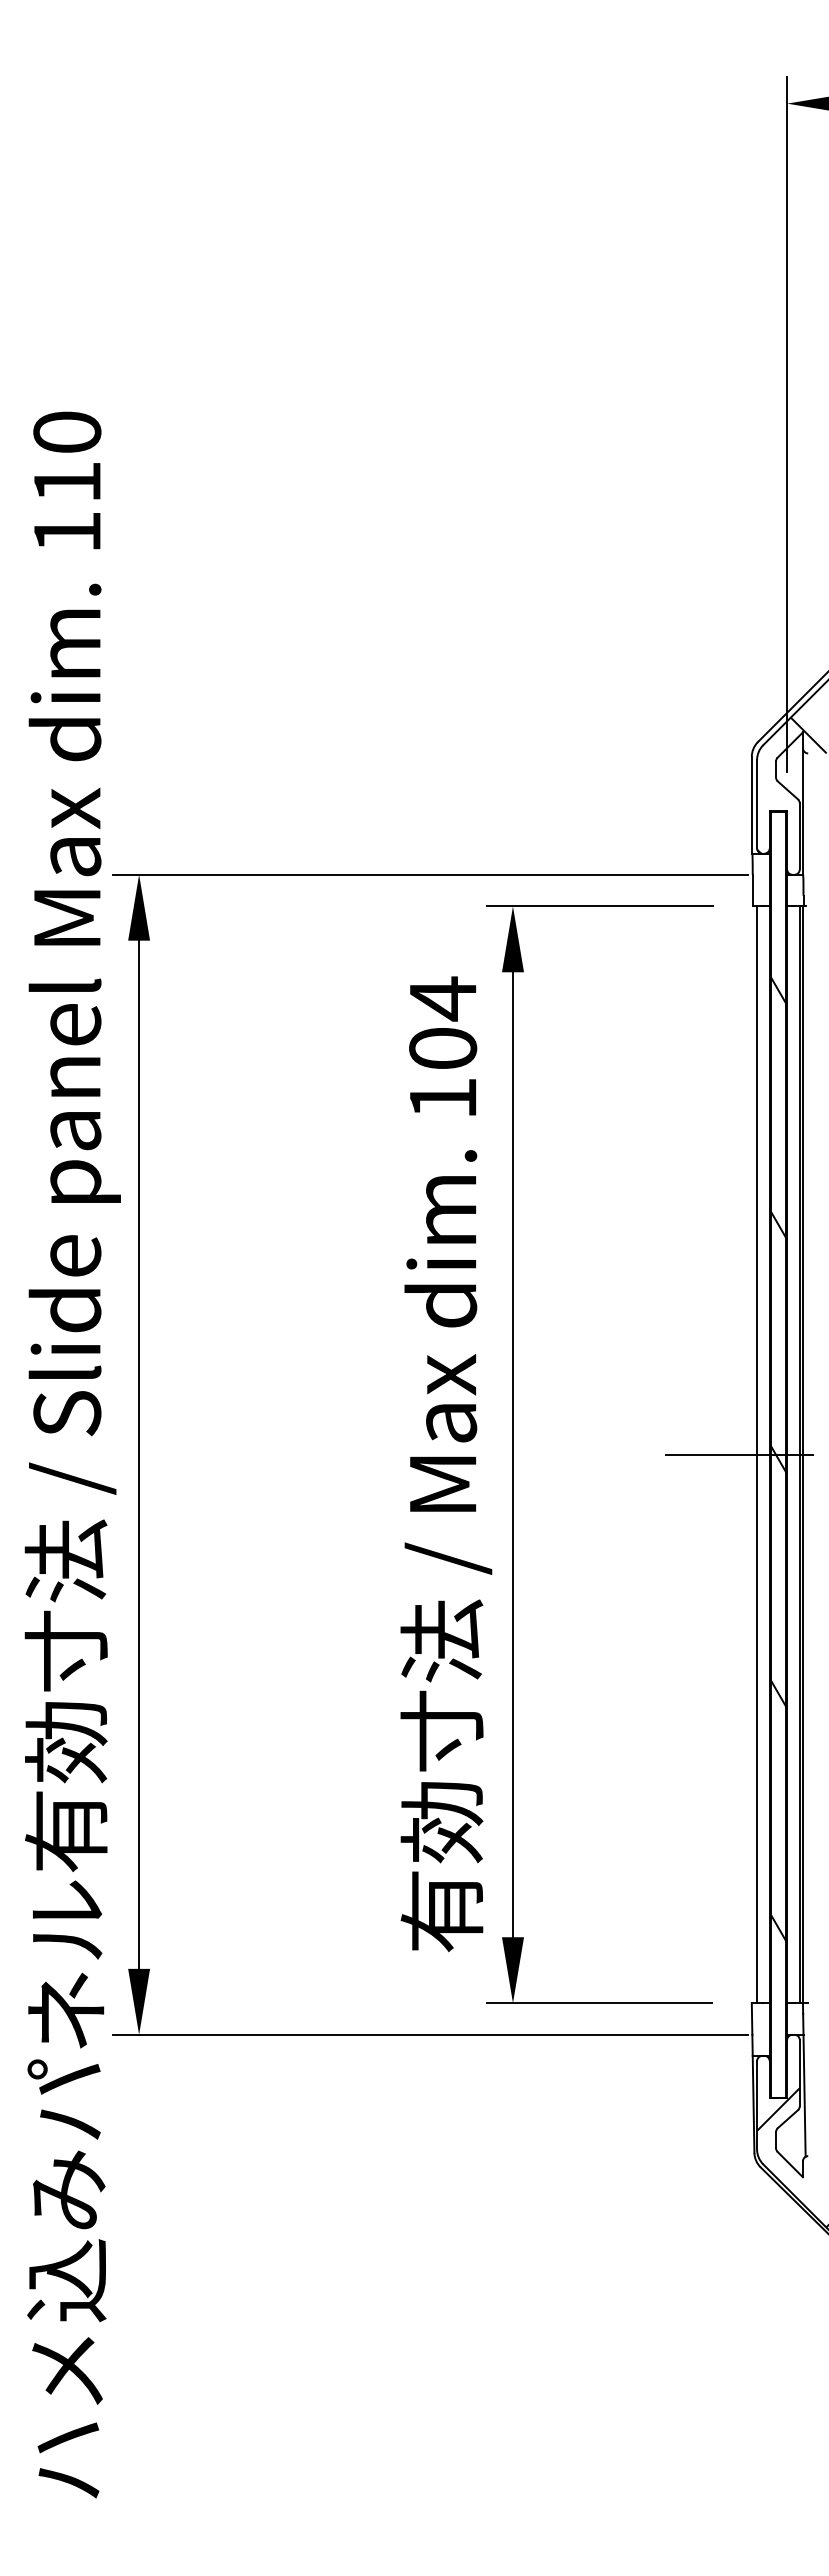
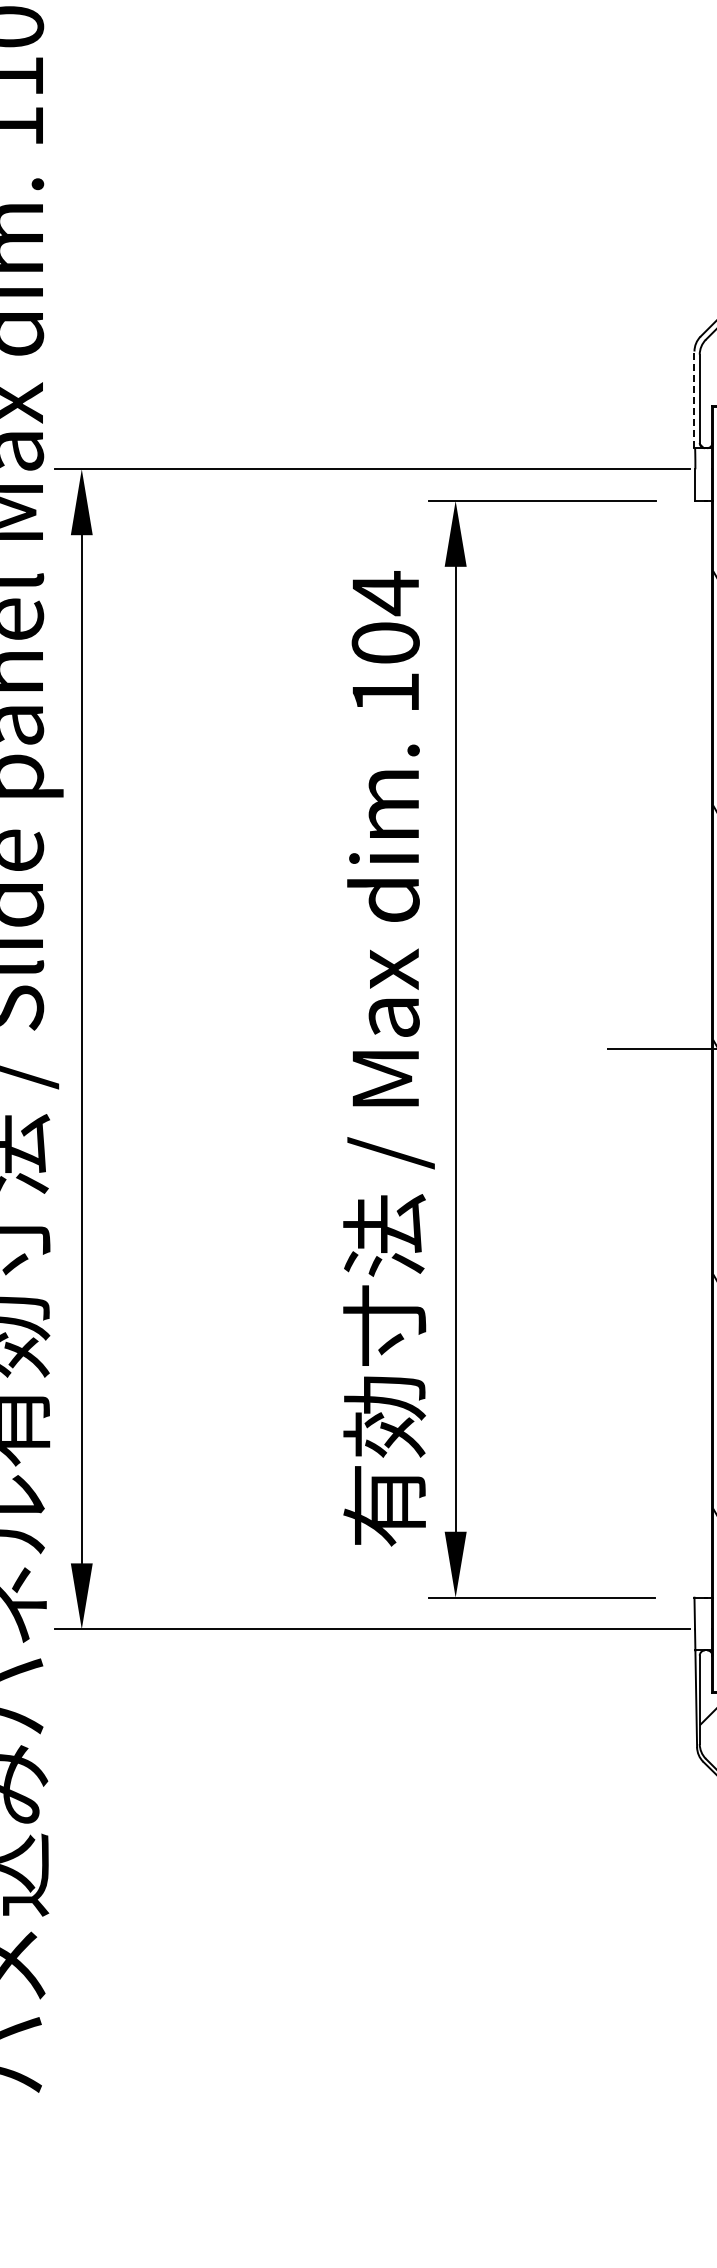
line: (751, 804) -> (694, 399), solid -> dashed
line: (757, 1454) -> (700, 1049), removed

